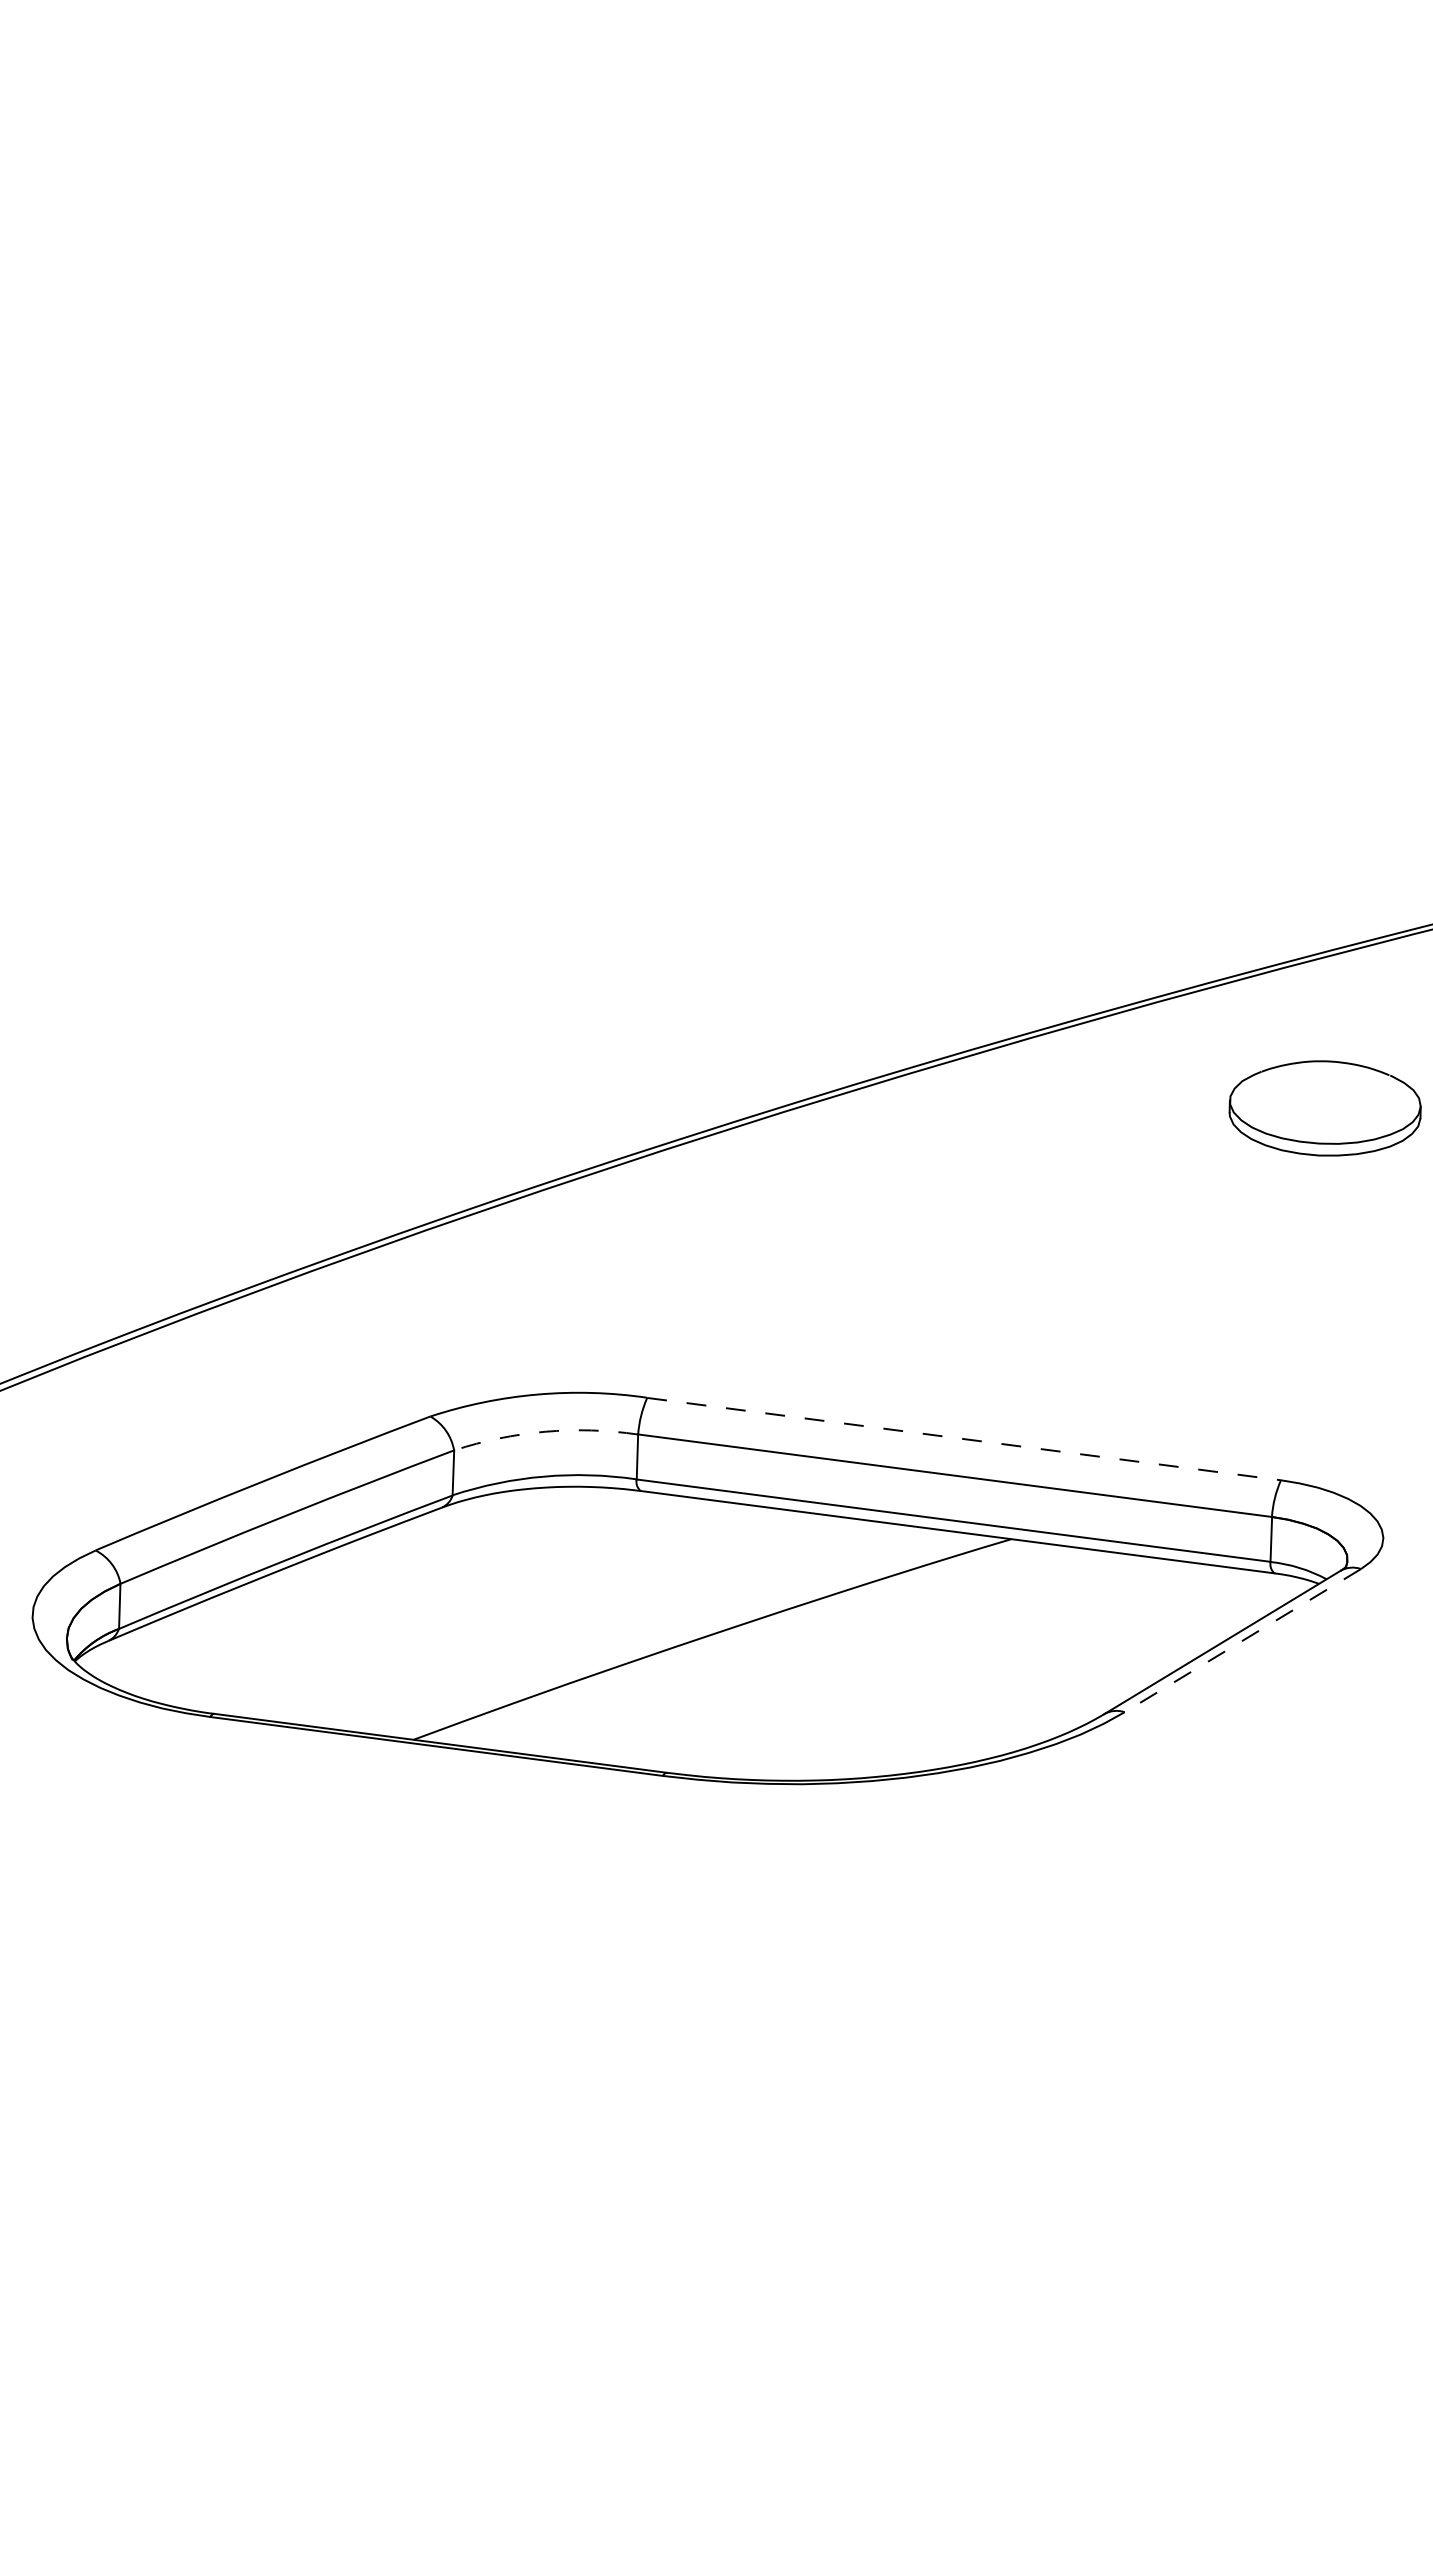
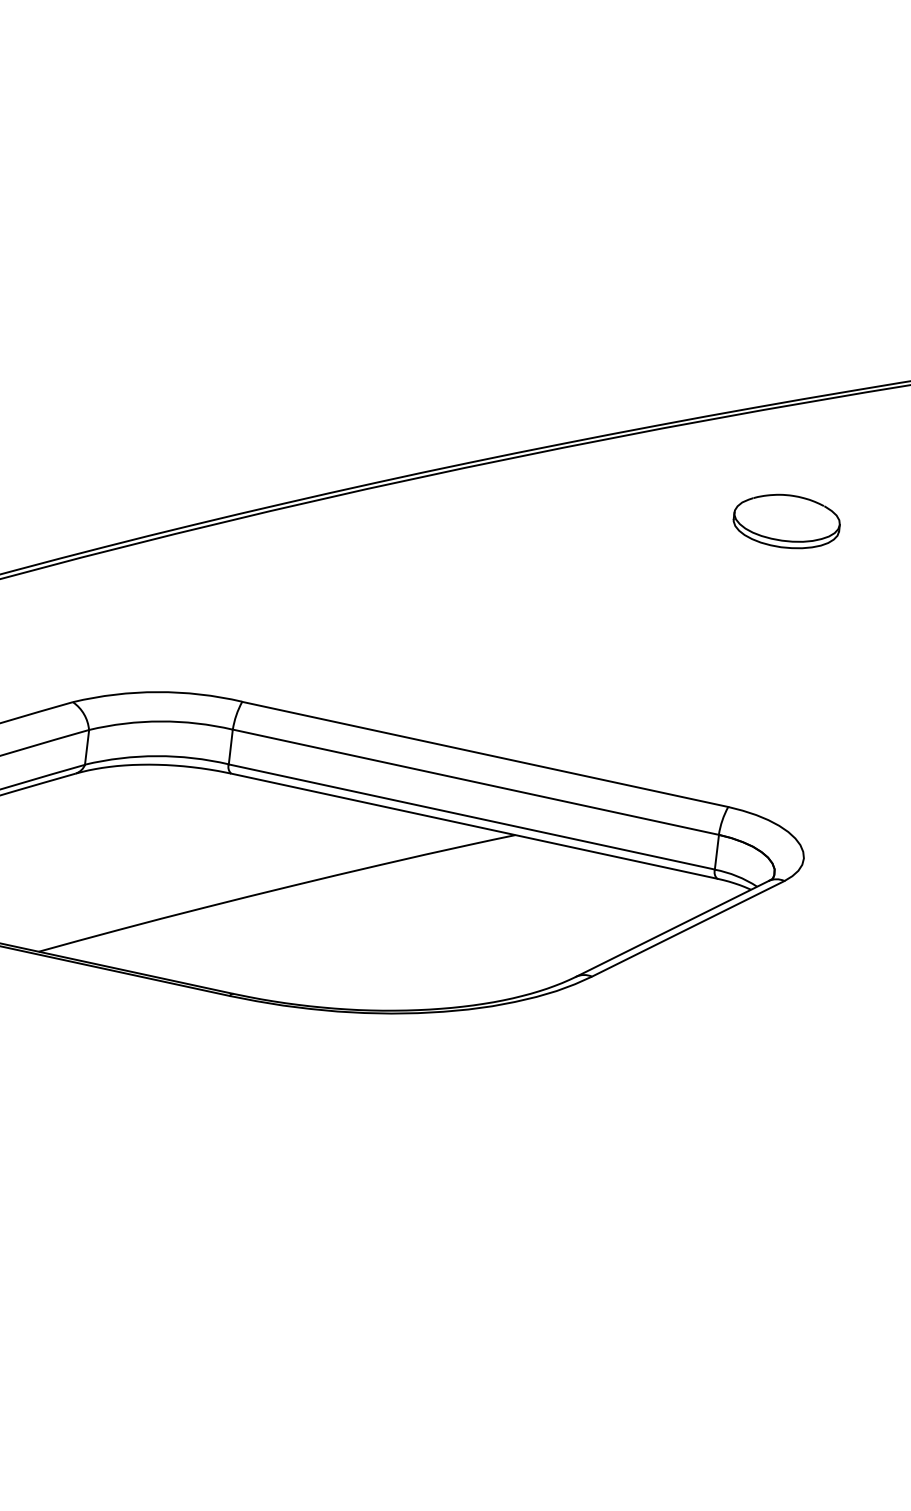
part: (1325, 1107) -> (787, 520), size x0.71
arc: (545, 1431) -> (161, 721), dashed -> solid
line: (964, 1439) -> (485, 754), dashed -> solid
line: (1242, 1640) -> (688, 928), dashed -> solid

